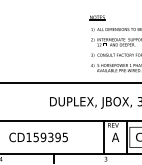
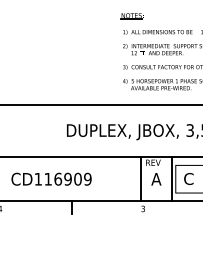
text: (50, 136) -> (67, 178), CD159395 -> CD116909

